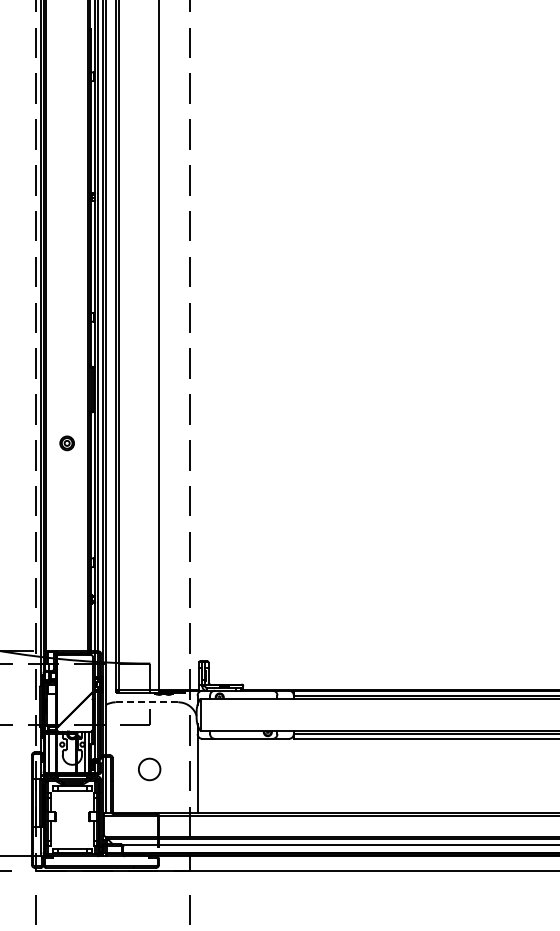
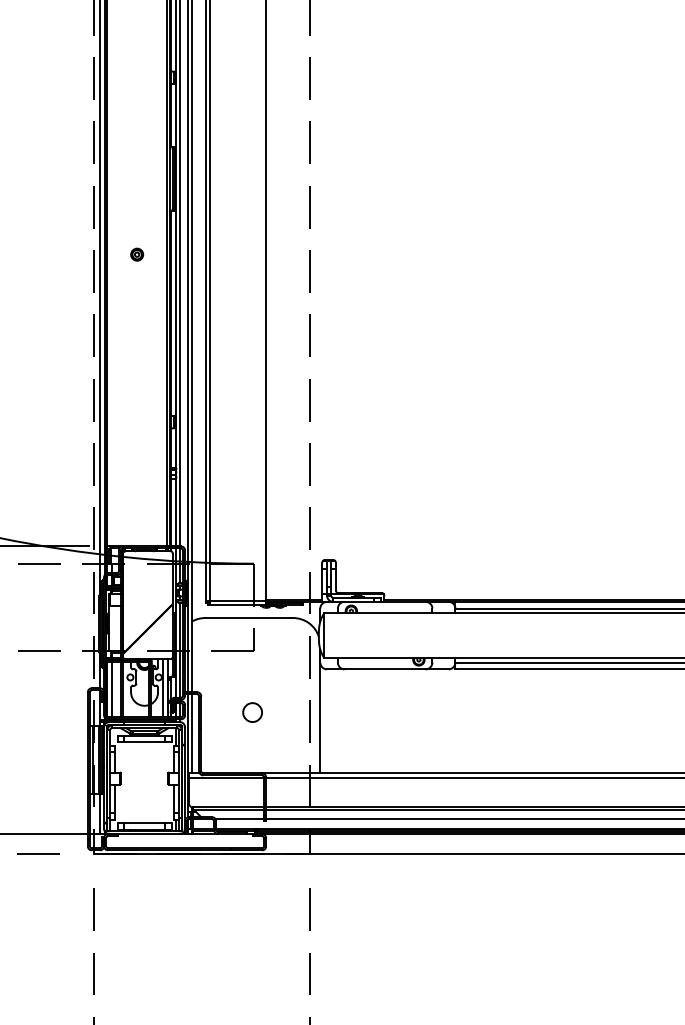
part: (66, 443) -> (136, 254), size x0.62
line: (147, 702) -> (249, 618), dashed -> solid
circle: (148, 769) -> (251, 712), size x0.62

